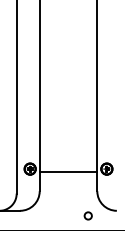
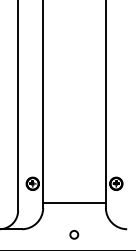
line: (68, 171) -> (74, 202), moved
circle: (87, 215) -> (73, 234), moved

